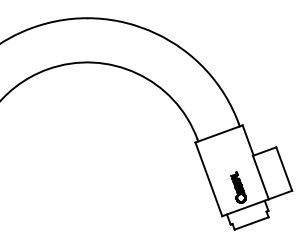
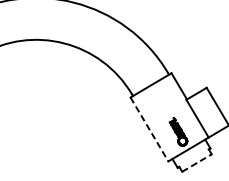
line: (209, 179) -> (150, 129), solid -> dashed
line: (252, 223) -> (197, 162), solid -> dashed

